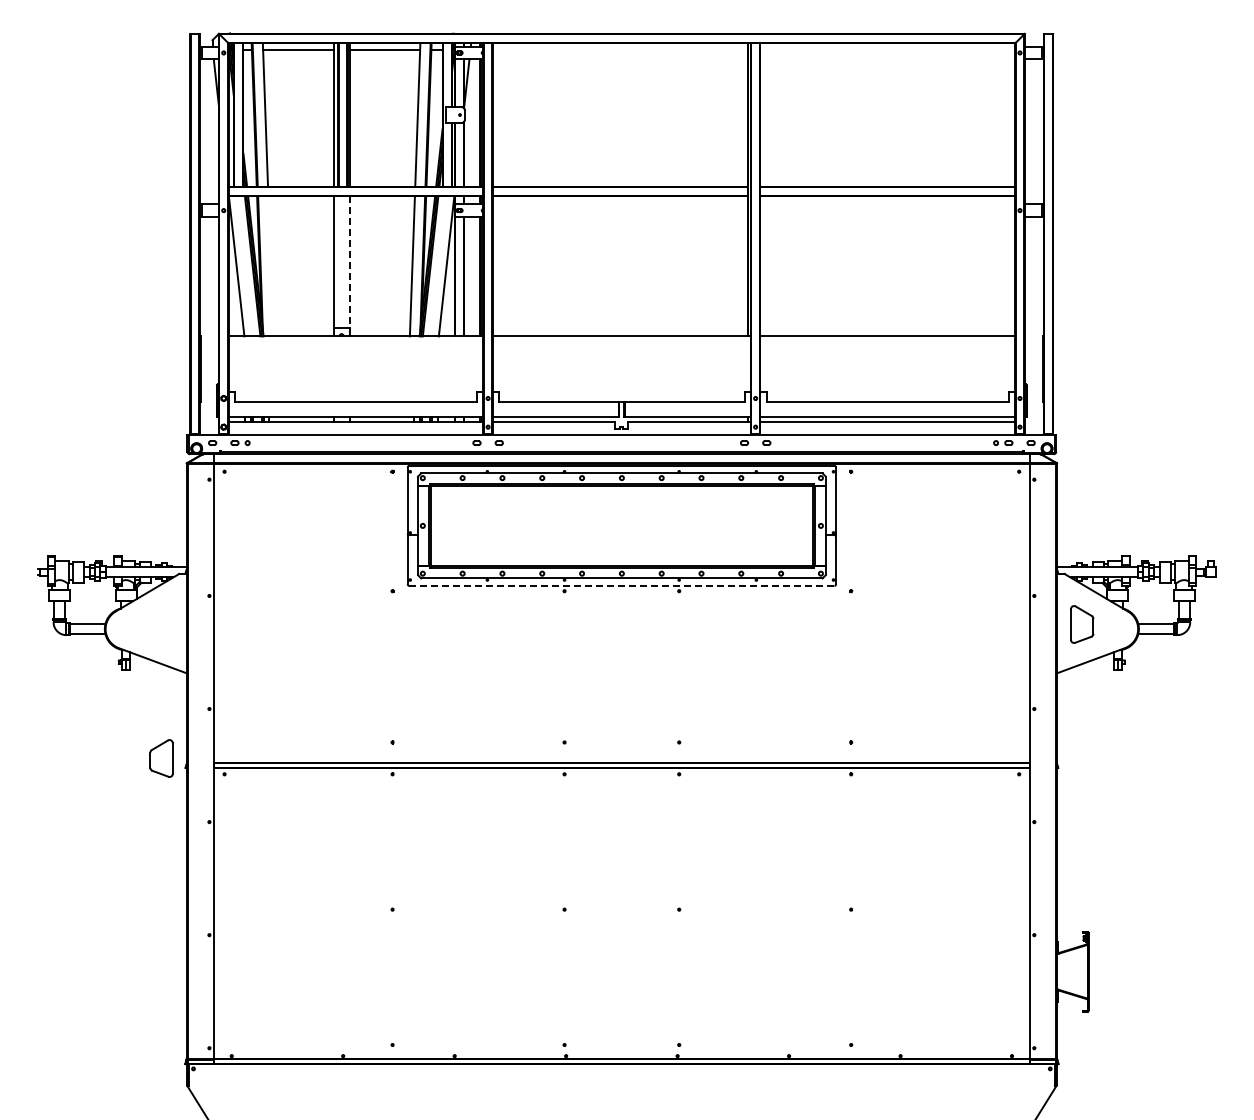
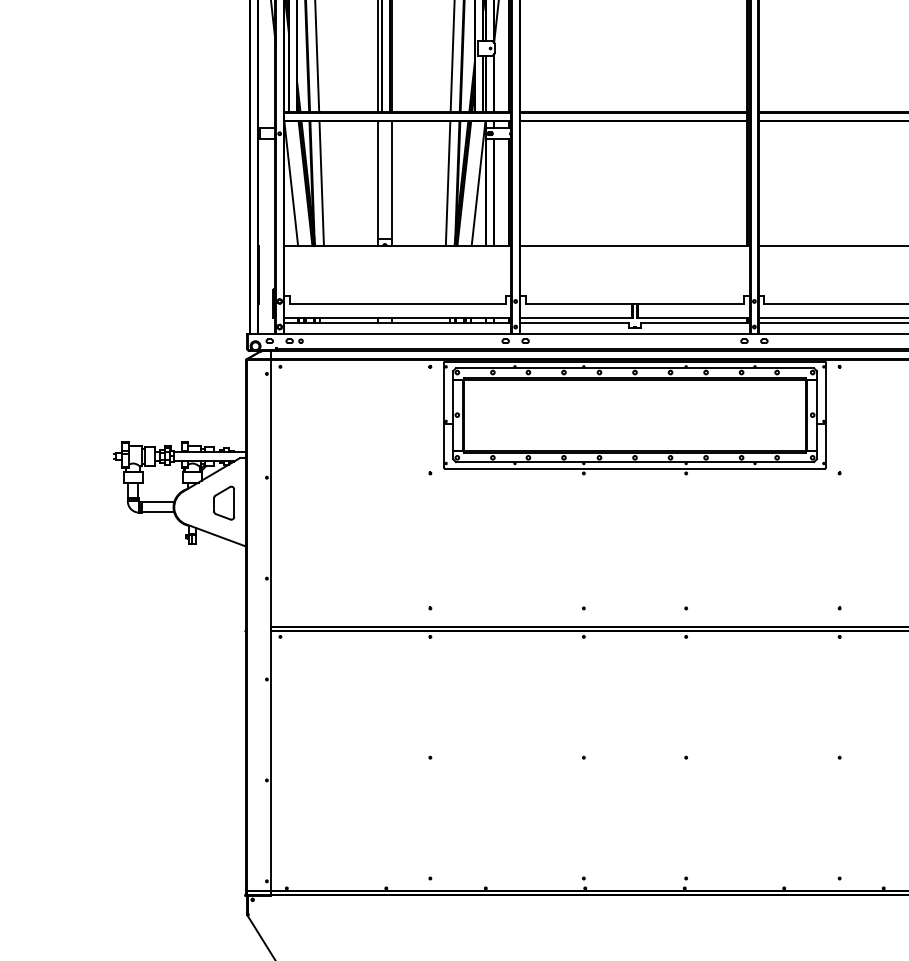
line: (349, 262) -> (391, 180), dashed -> solid
line: (270, 266) -> (321, 183), added
line: (621, 585) -> (634, 468), dashed -> solid
part: (161, 758) -> (224, 503), moved

